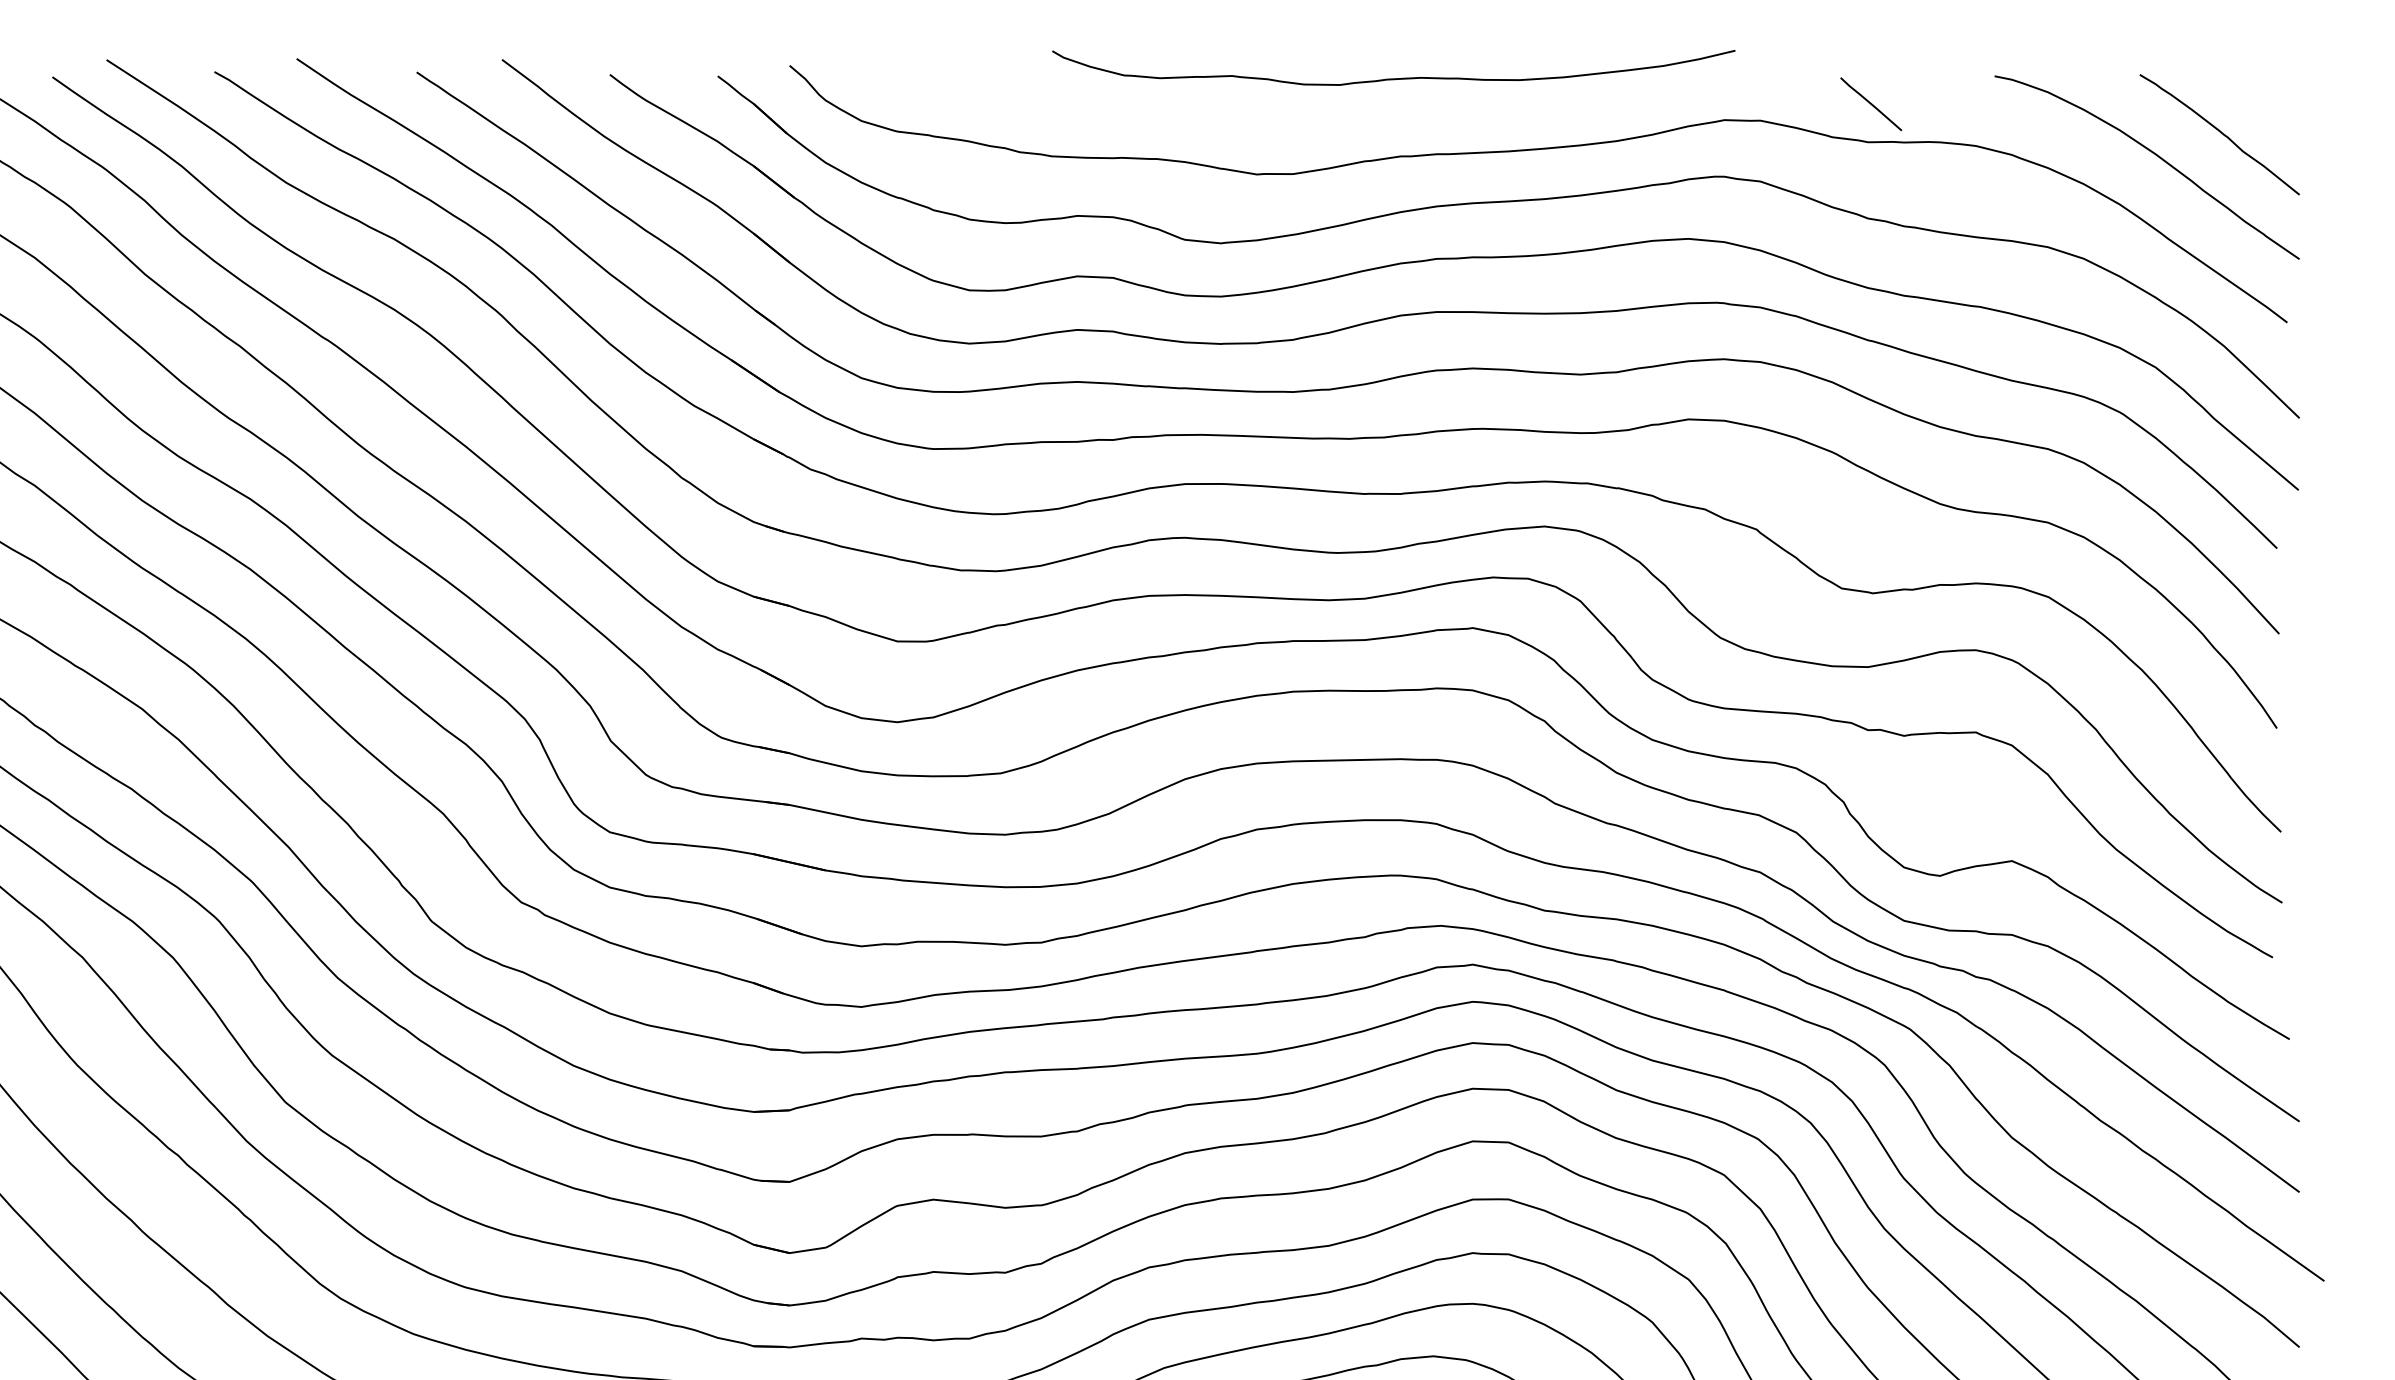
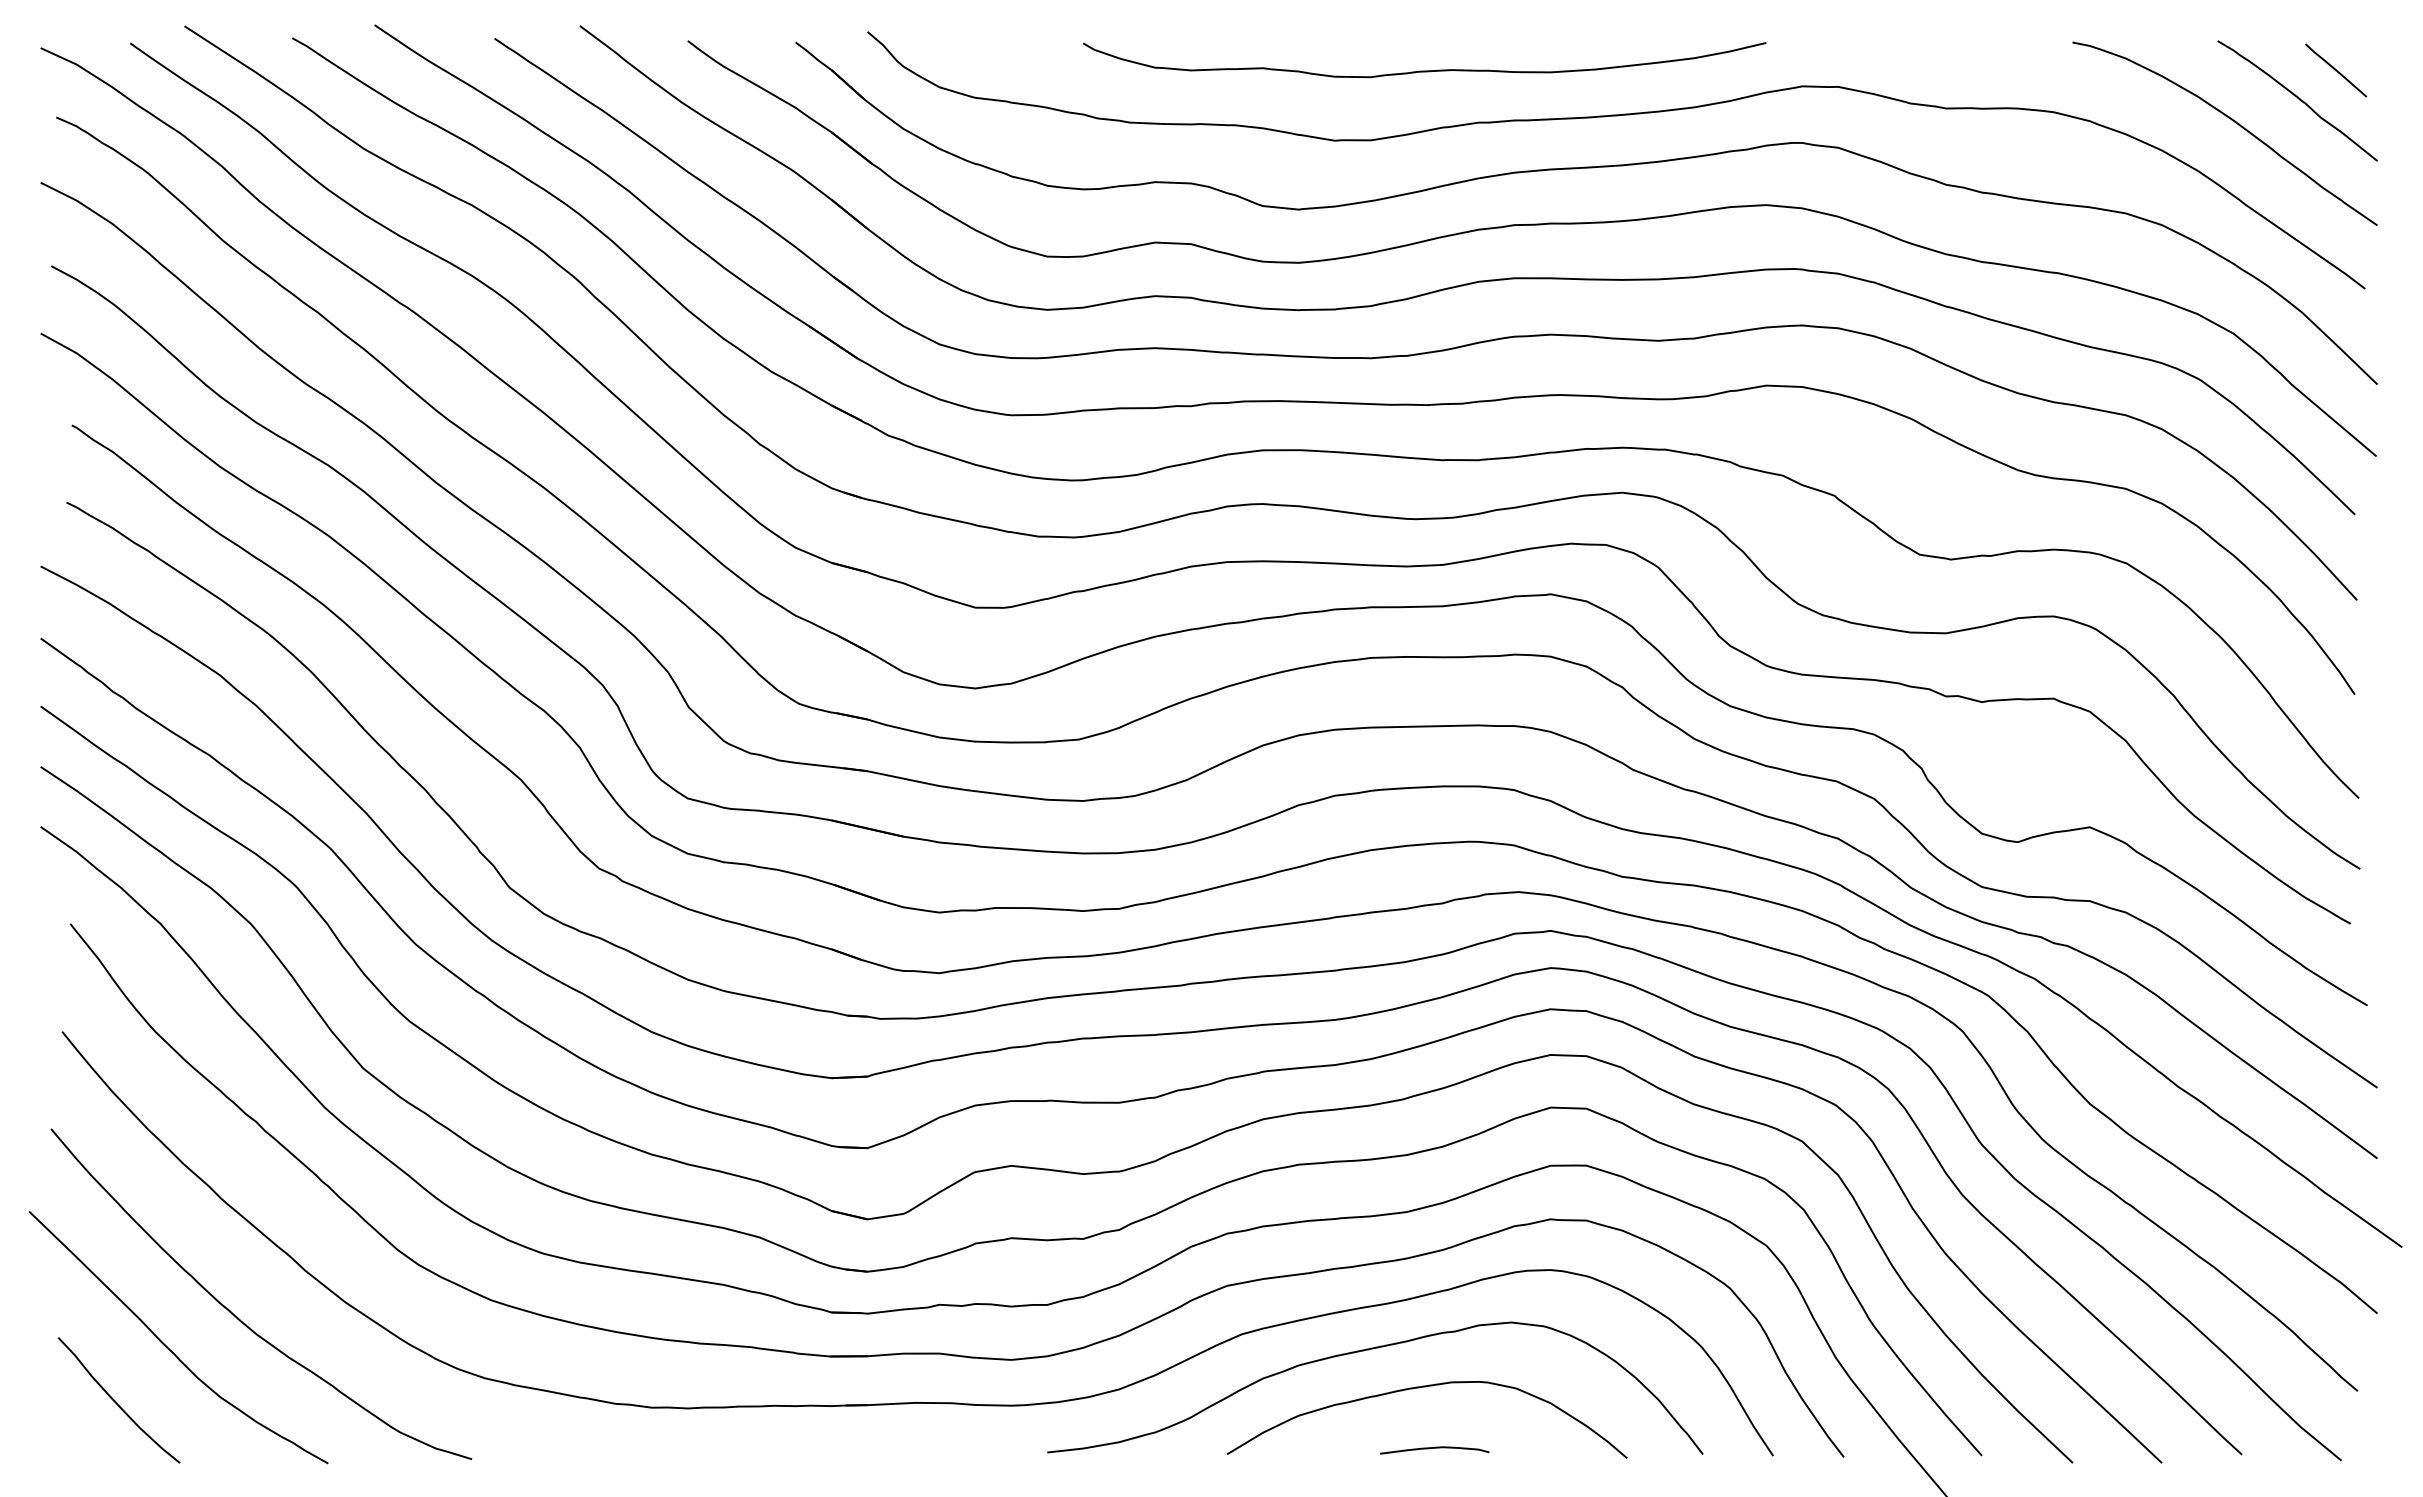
curve: (1393, 78) -> (1424, 70), moved
line: (1871, 104) -> (2336, 70), moved

